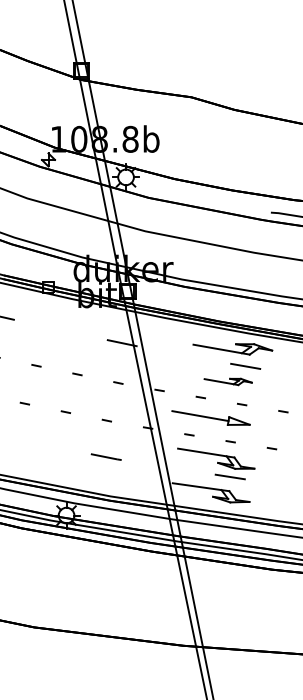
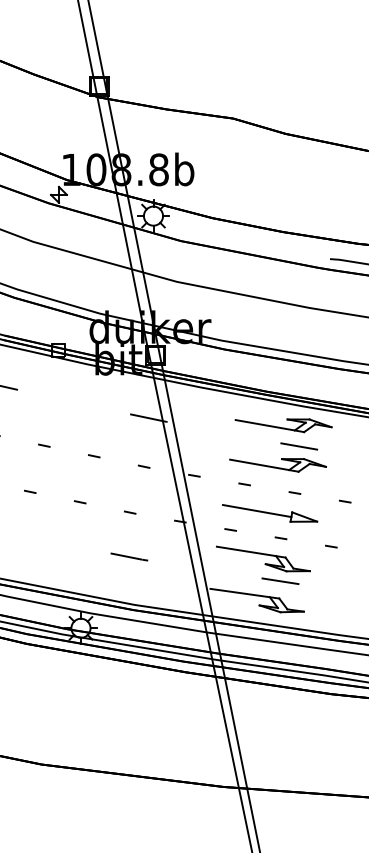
part: (227, 382) -> (277, 465), size x1.67
part: (211, 418) -> (270, 513), moved

